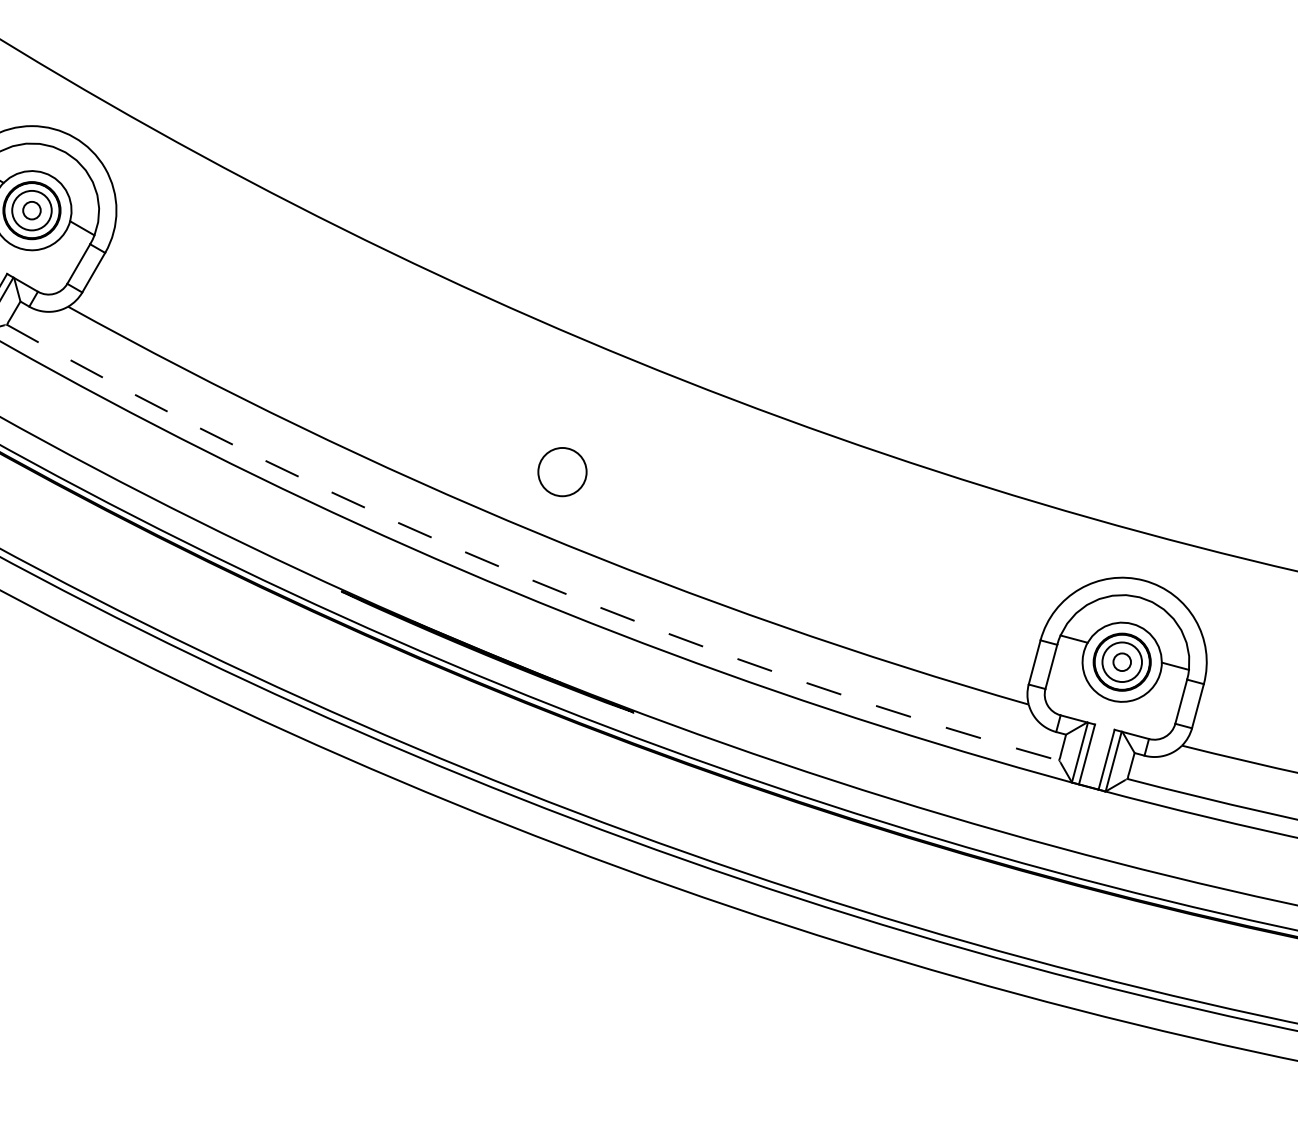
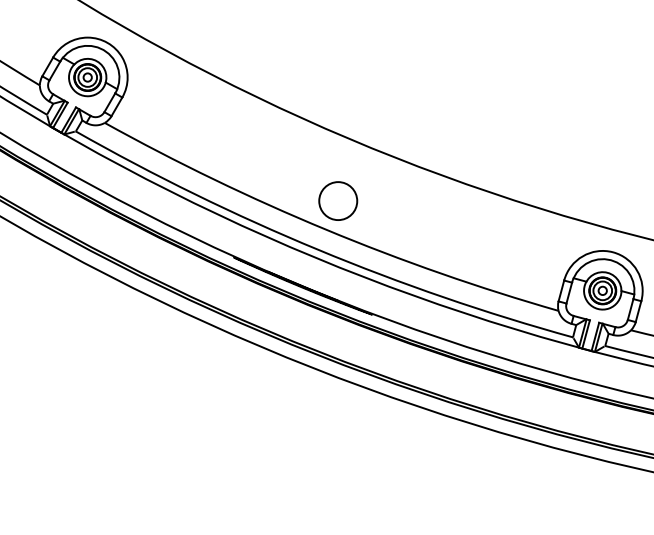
circle: (562, 470) -> (338, 200), size x1.67
arc: (520, 574) -> (318, 249), dashed -> solid

